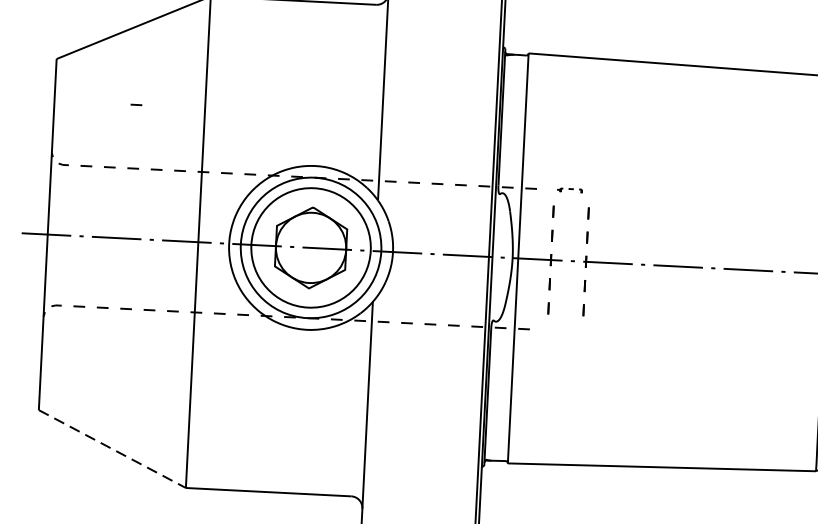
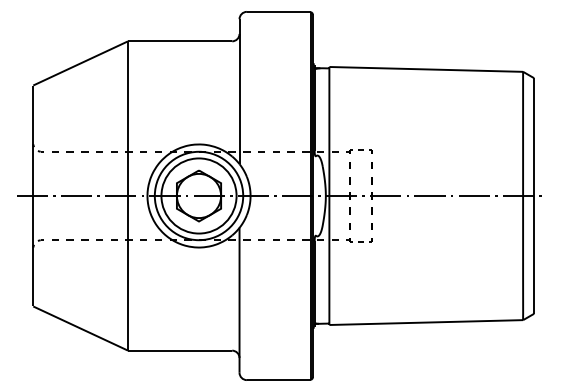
line: (135, 104) -> (84, 111), removed
part: (569, 190) -> (359, 151), size x1.67
part: (562, 331) -> (359, 240), added
line: (113, 449) -> (81, 328), dashed -> solid

